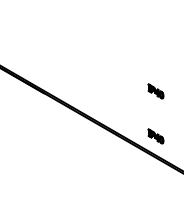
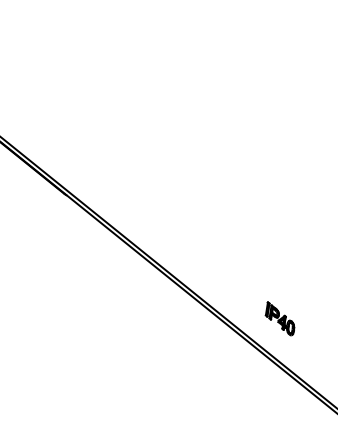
part: (155, 91) -> (293, 226), removed

